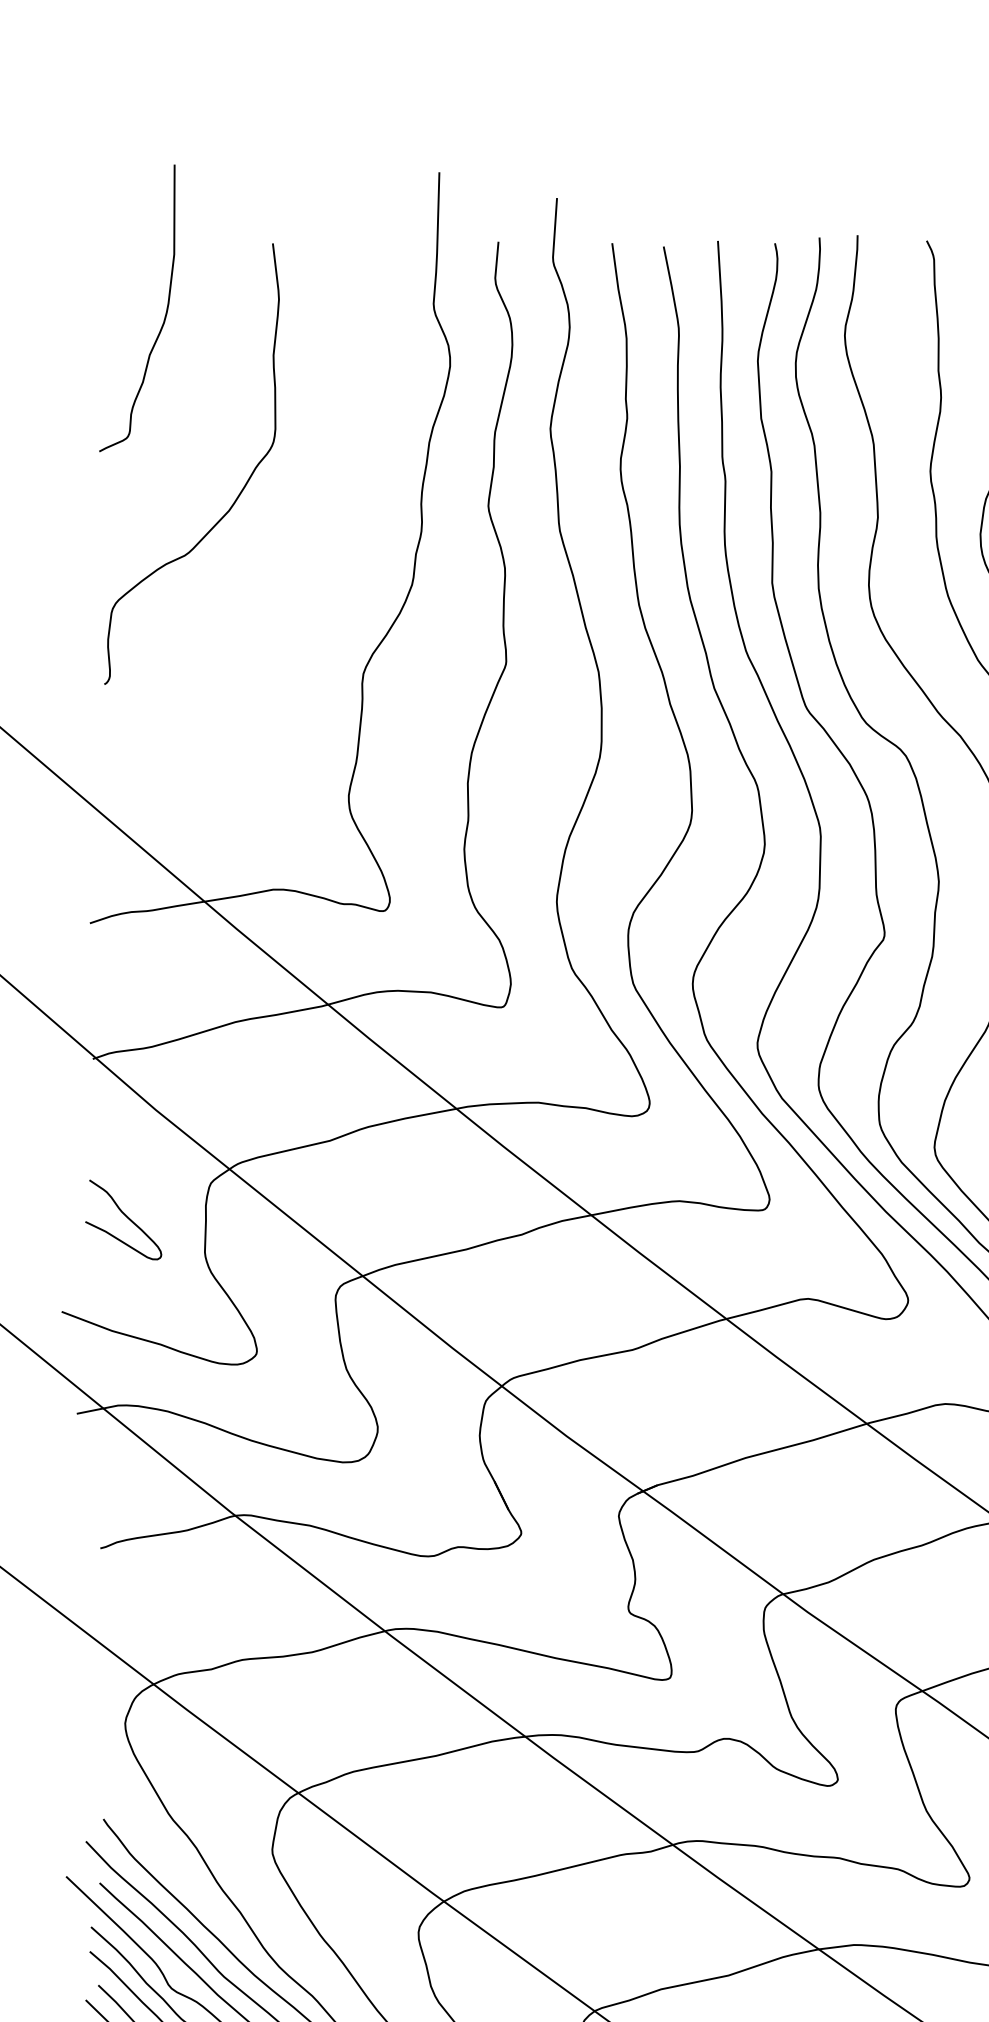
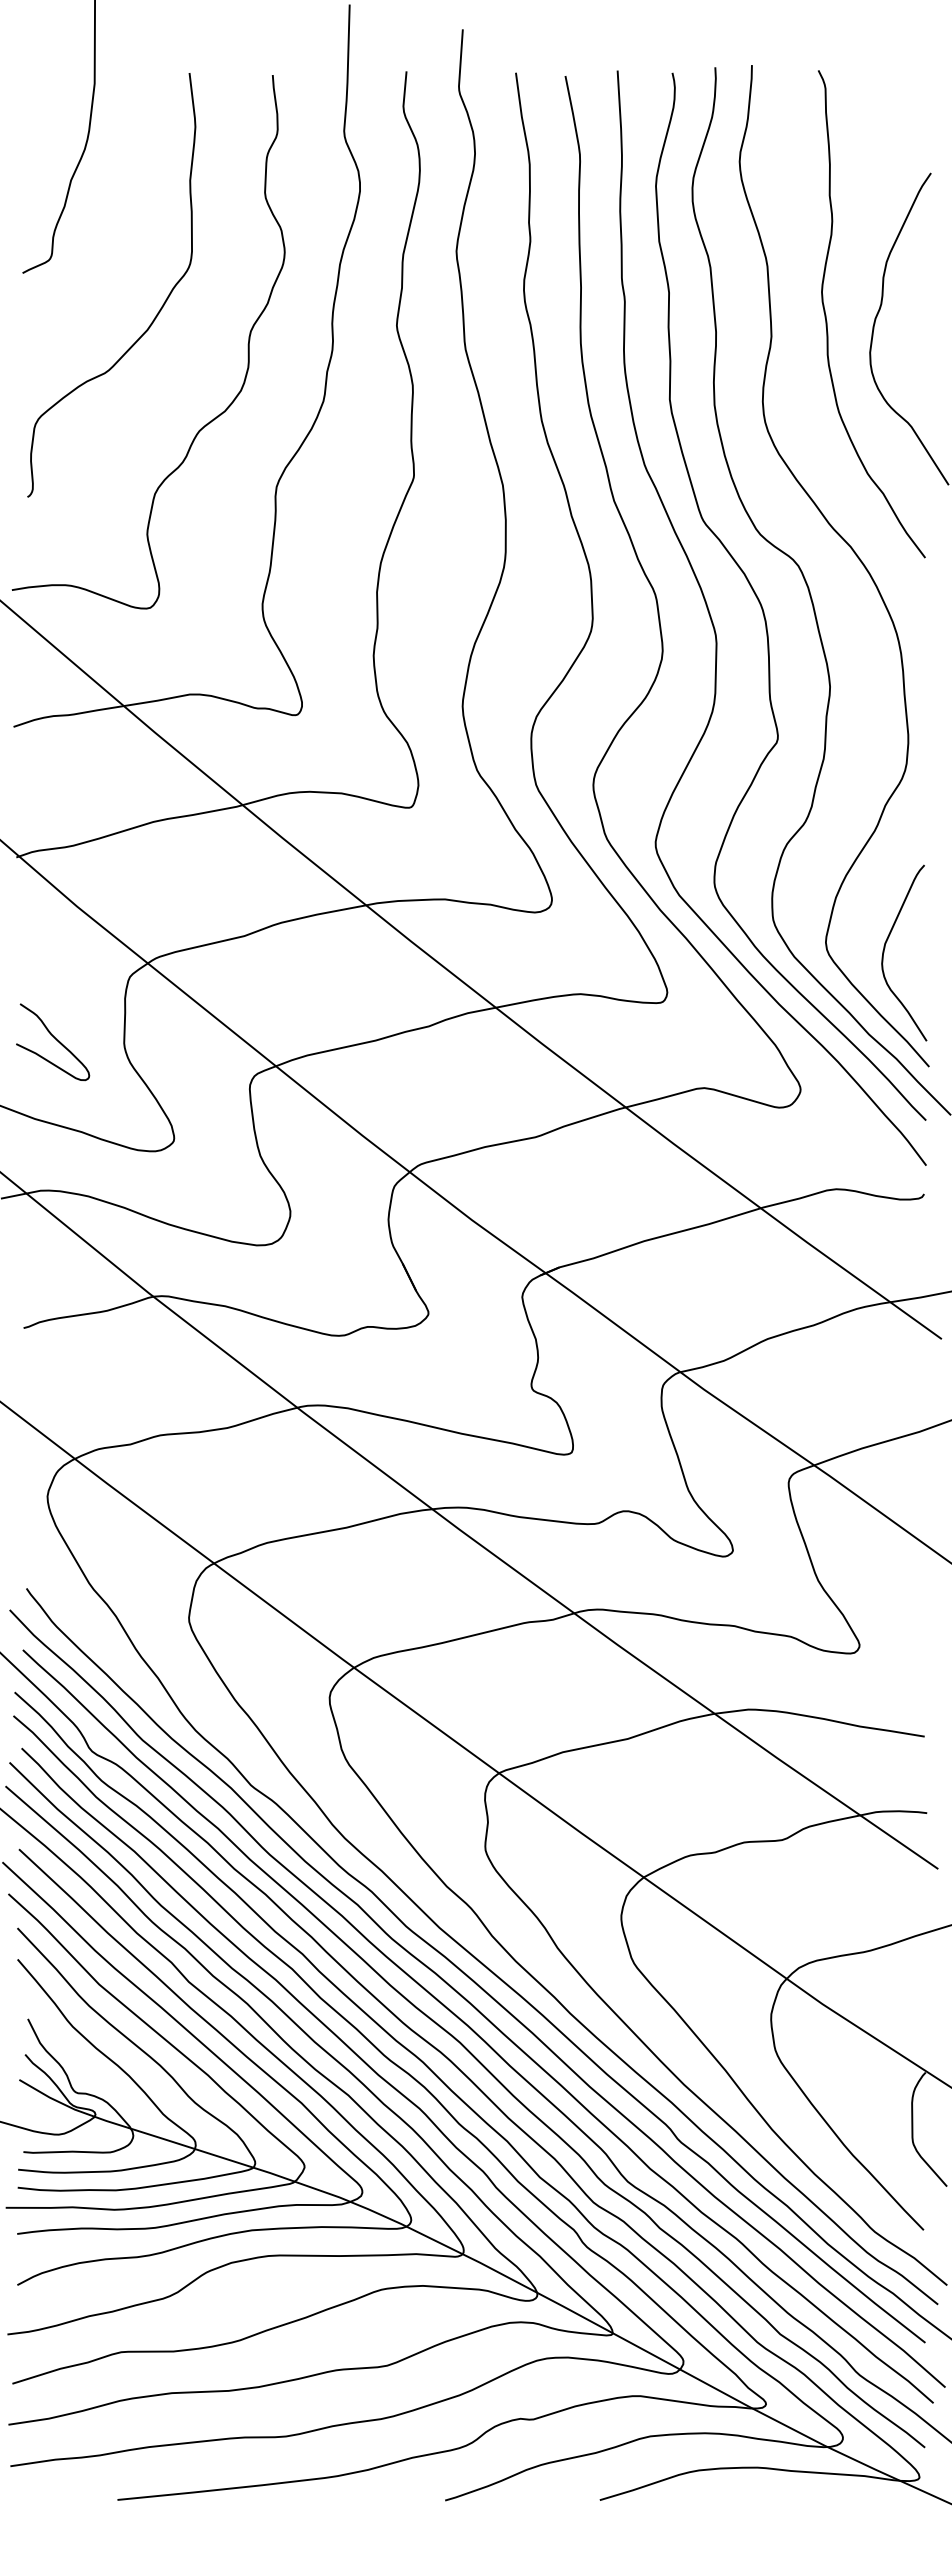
curve: (333, 525) -> (247, 344), added
curve: (126, 1217) -> (55, 1039), moved

